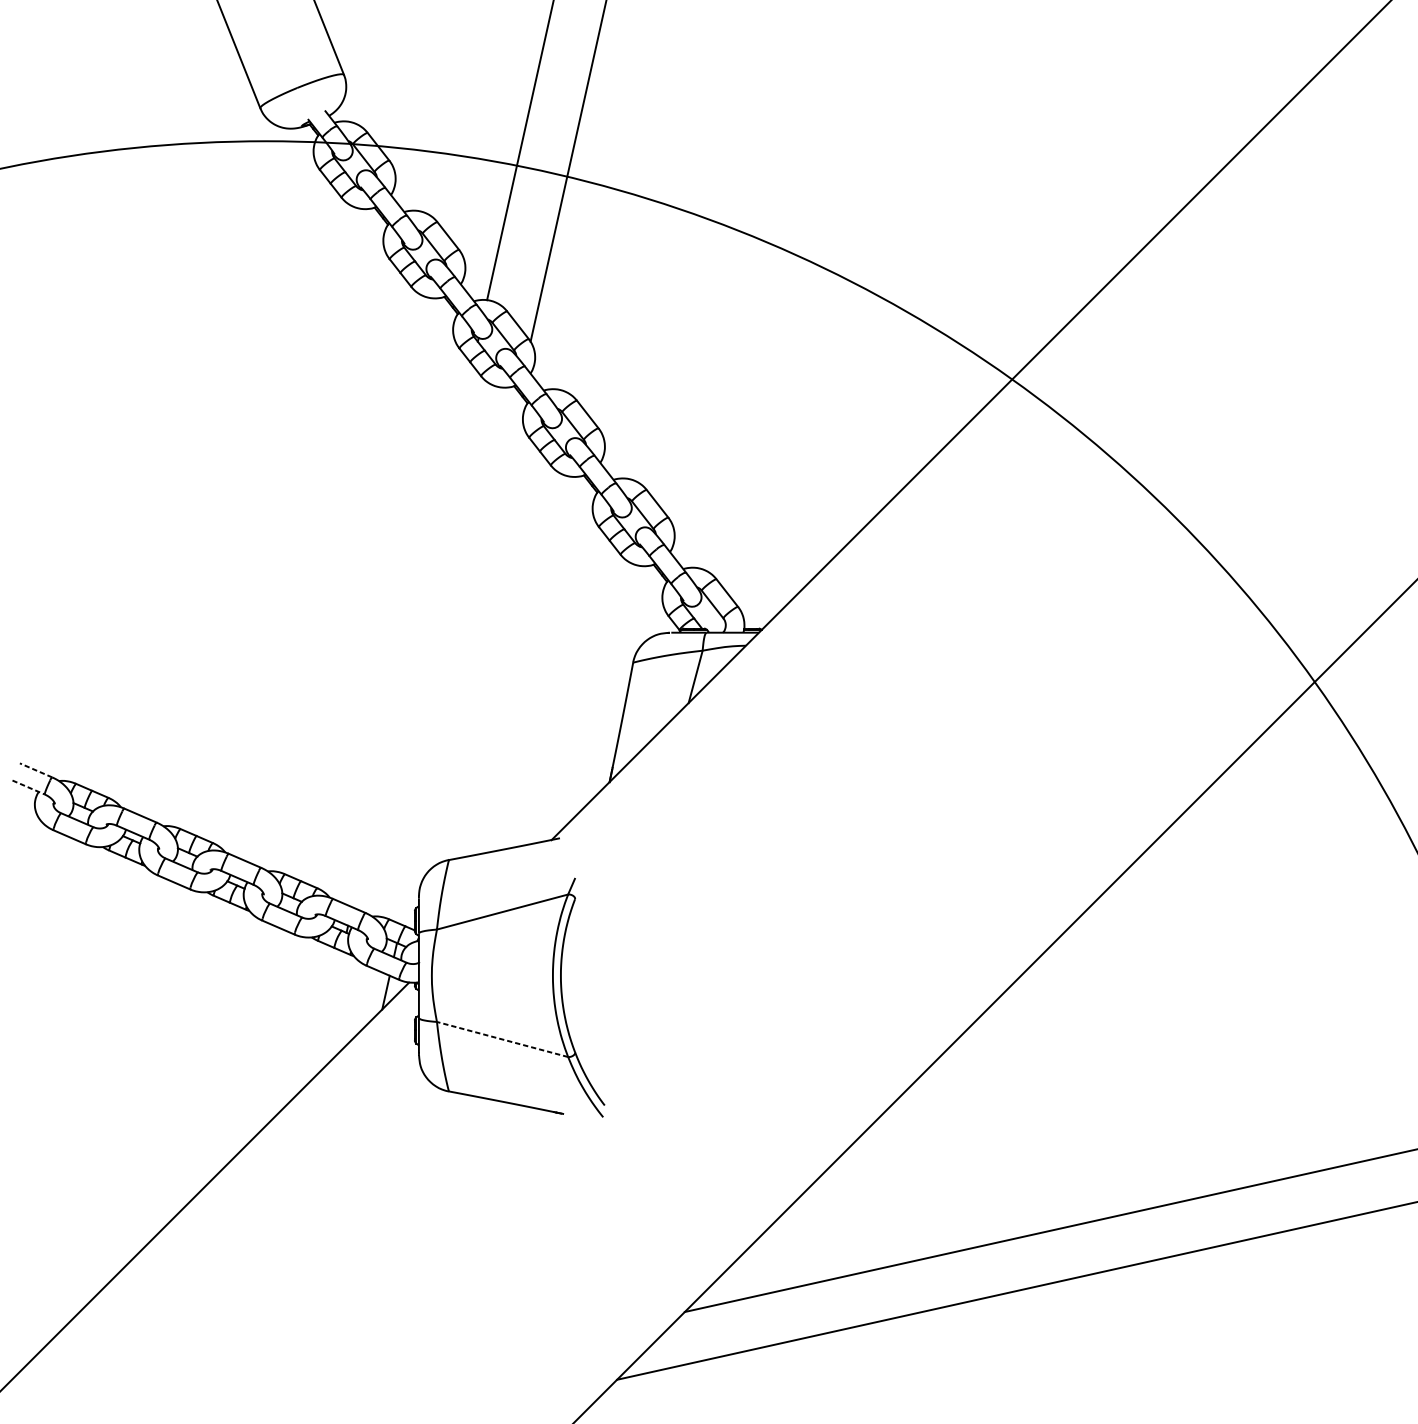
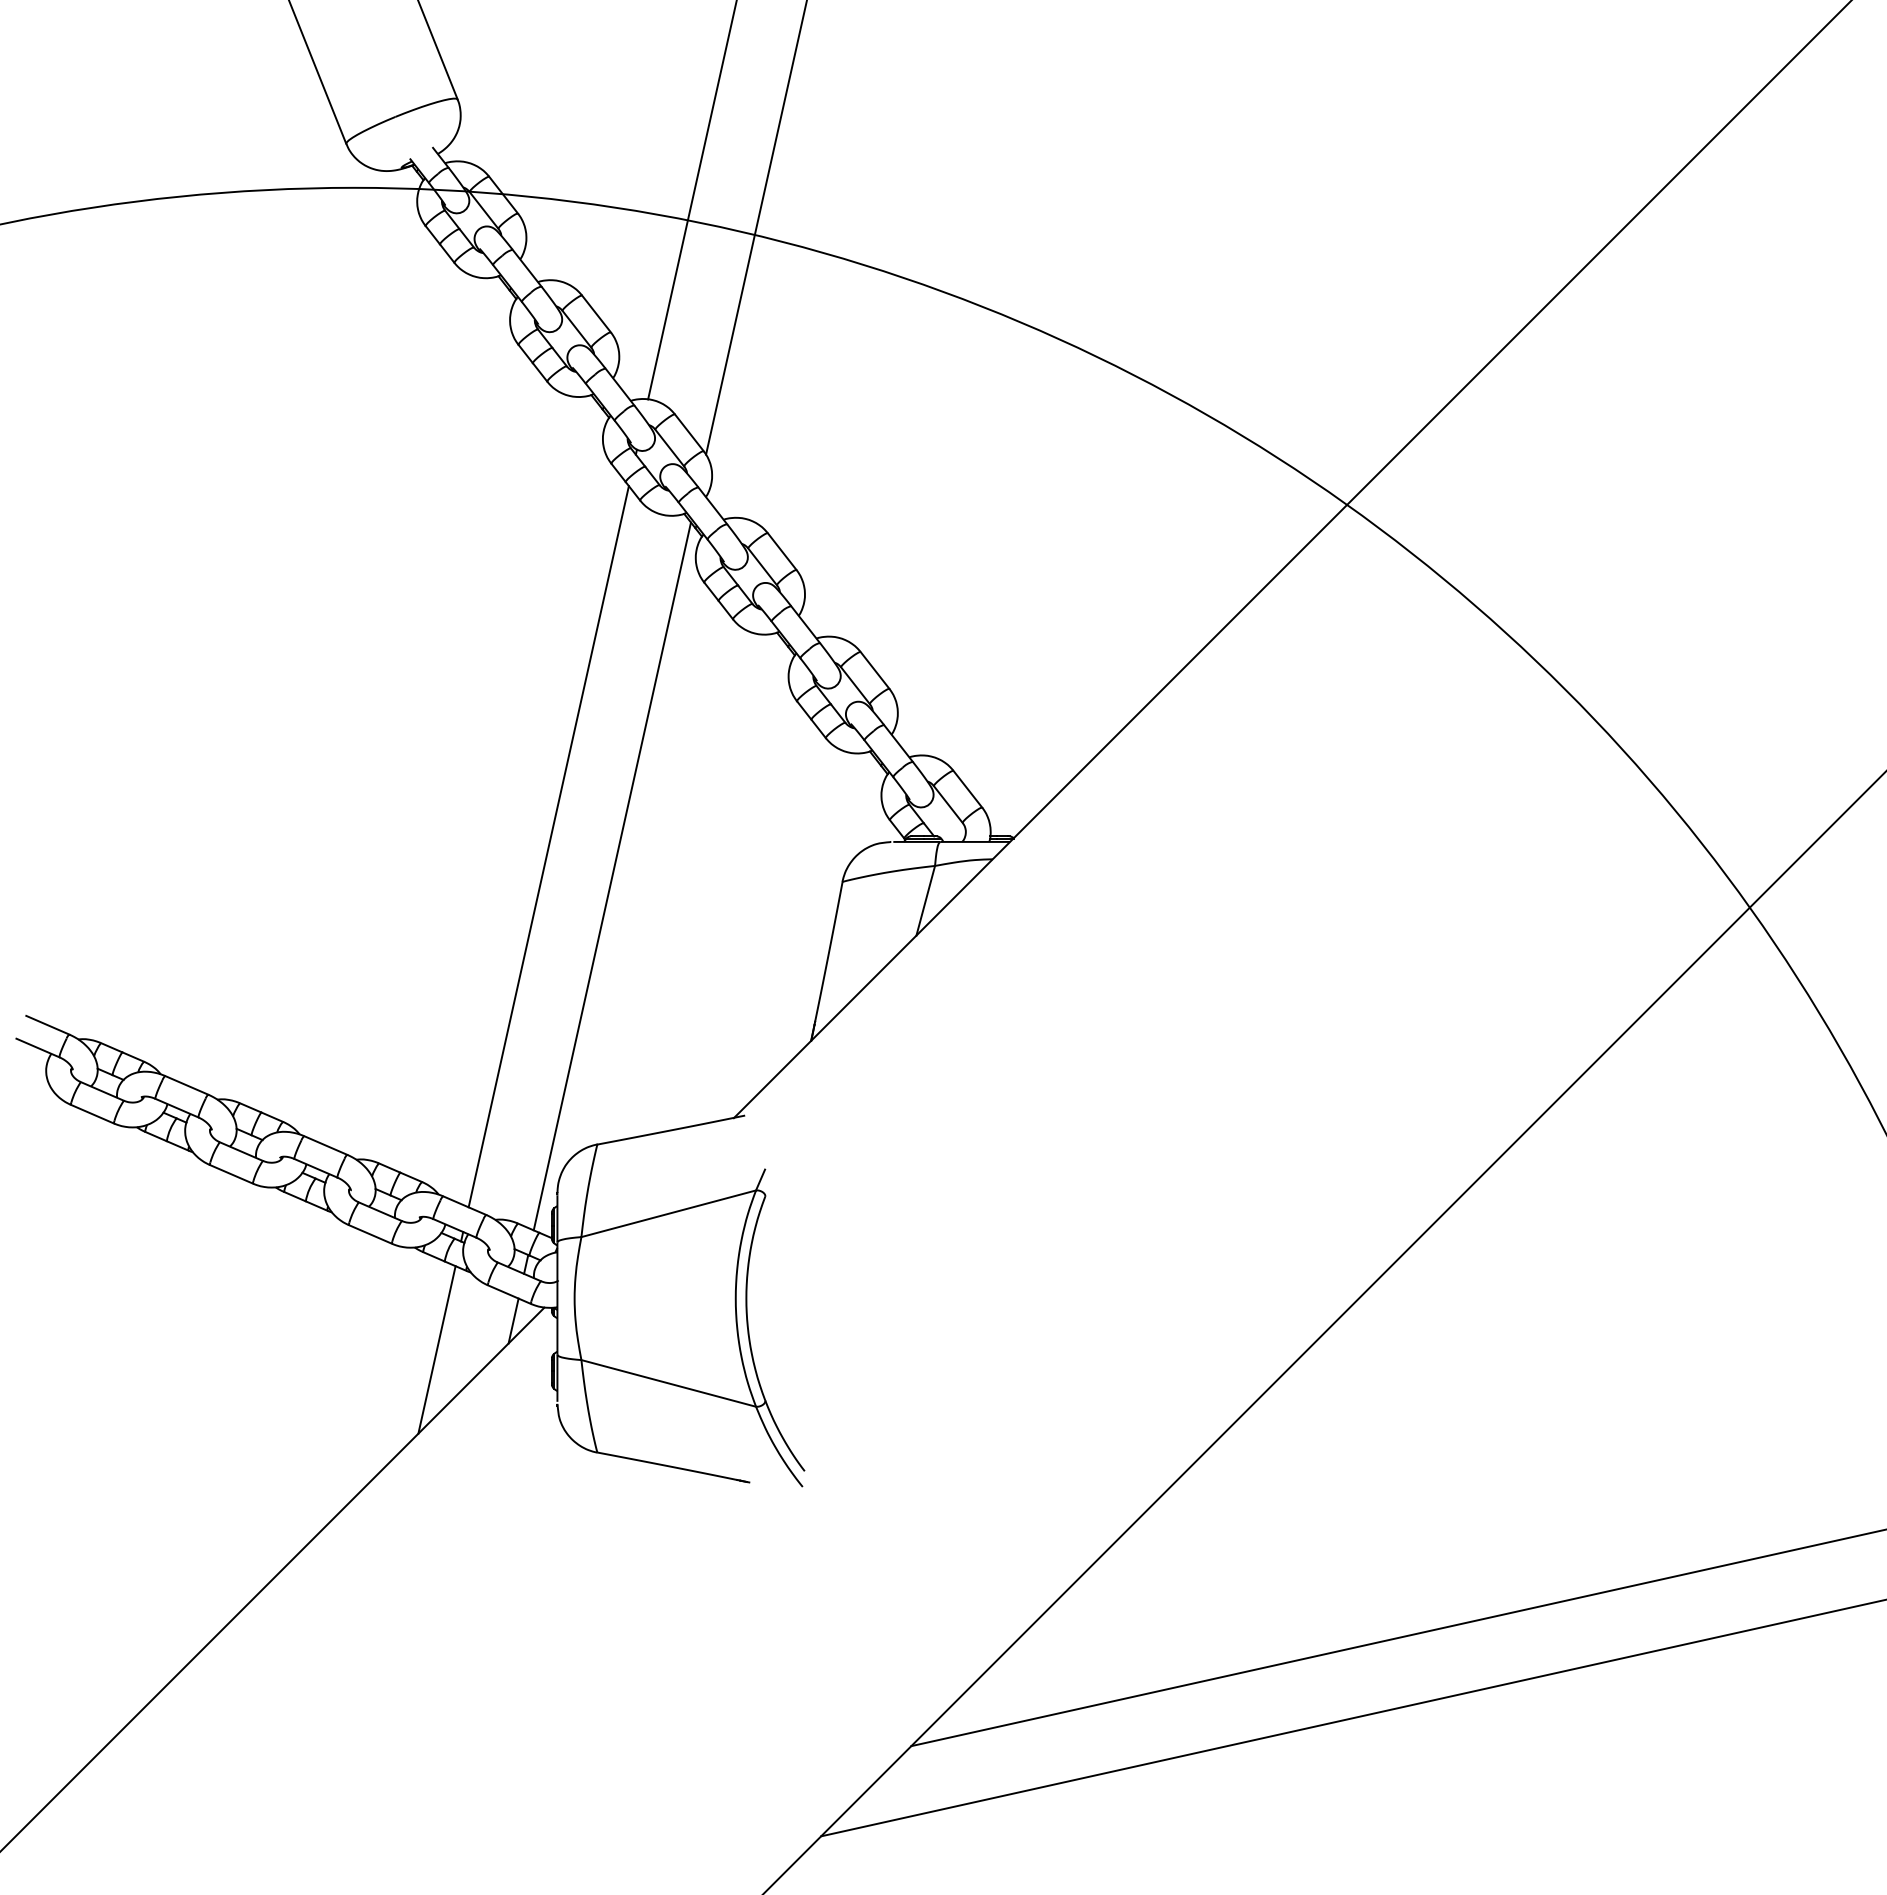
line: (412, 636) -> (548, 846), added
line: (459, 658) -> (611, 876), added
line: (35, 770) -> (47, 1025), dashed -> solid
line: (29, 787) -> (38, 1048), dashed -> solid
line: (328, 1014) -> (436, 1349), added
line: (502, 1039) -> (668, 1383), dashed -> solid

